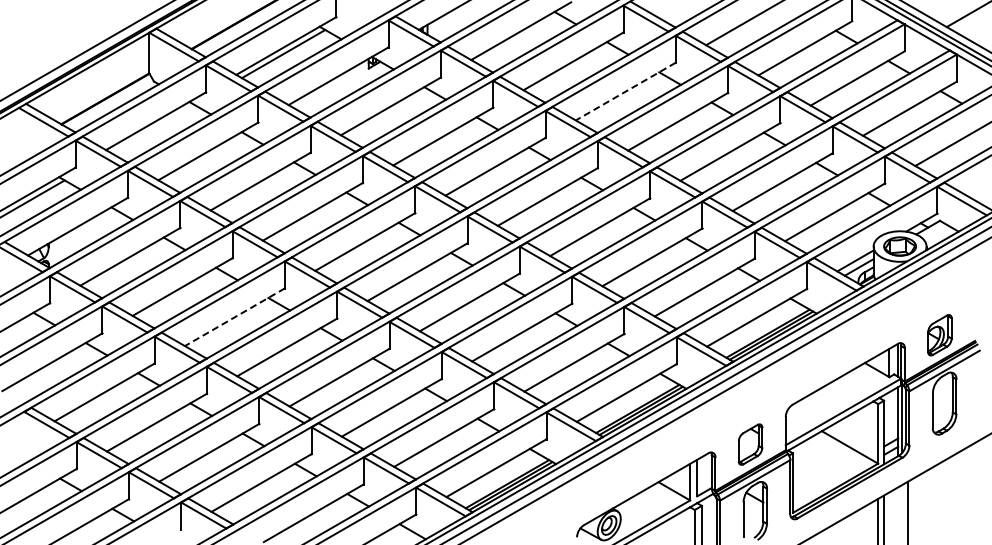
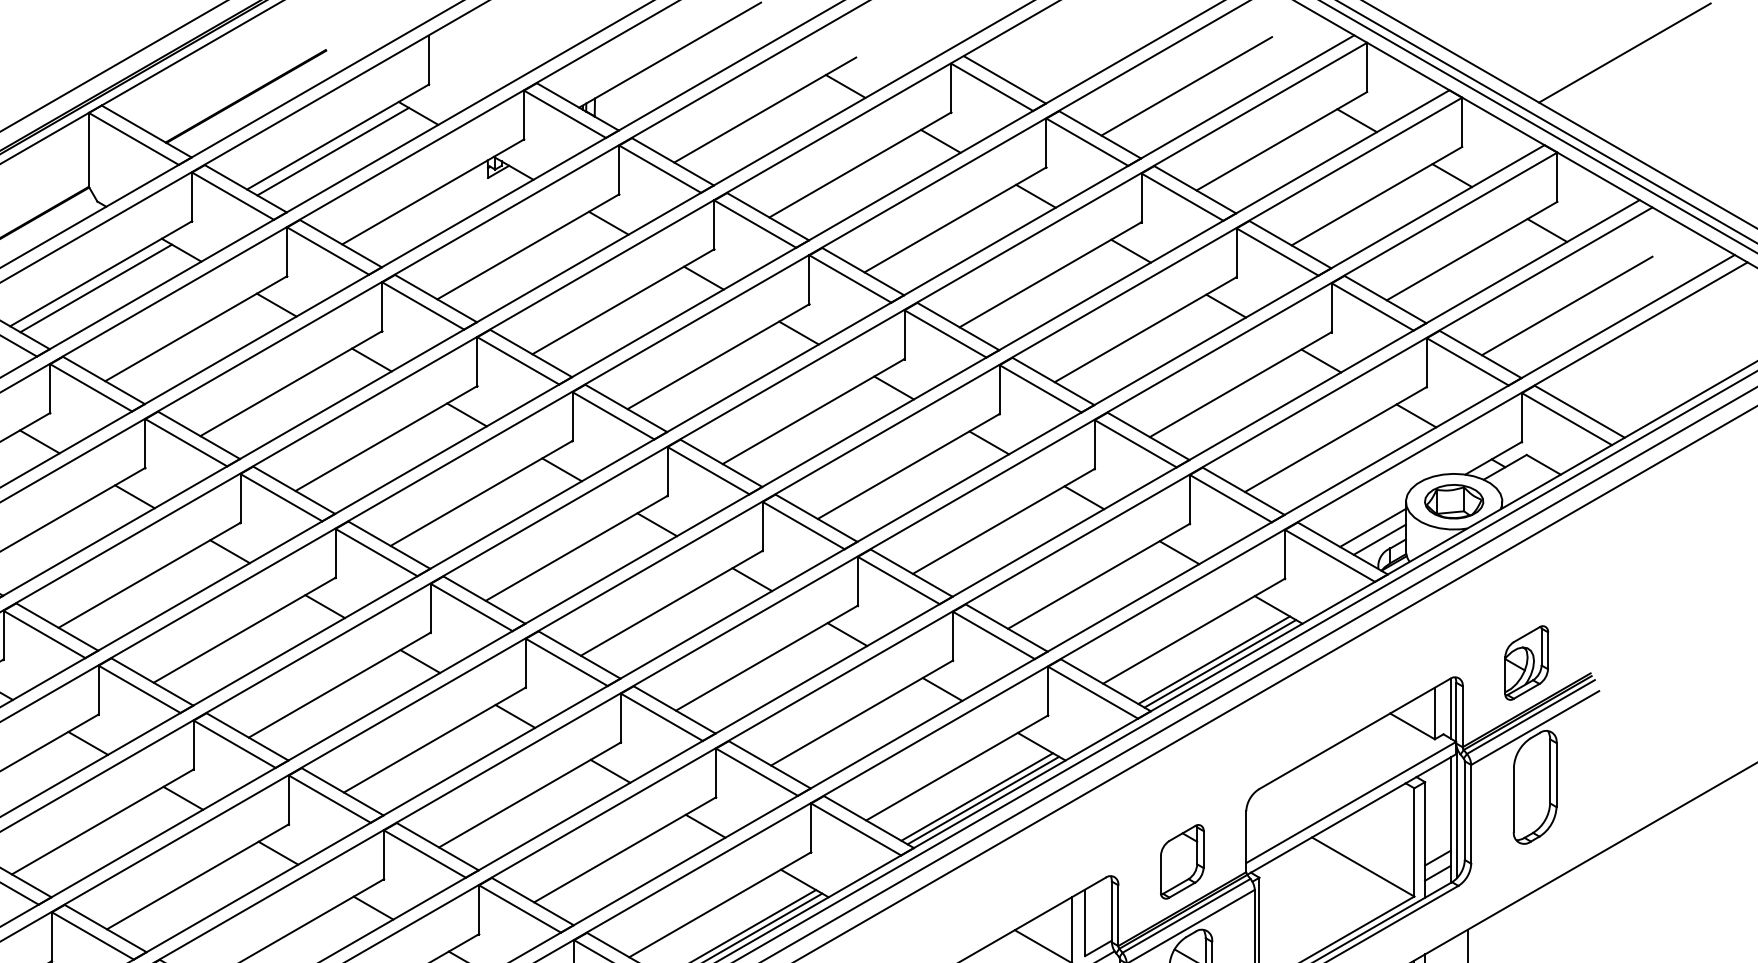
line: (625, 91) -> (954, 219), dashed -> solid
line: (153, 129) -> (96, 288), added
line: (234, 317) -> (243, 630), dashed -> solid

